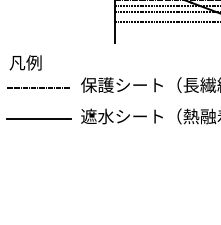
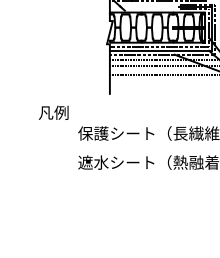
text: (25, 62) -> (53, 112), moved
line: (38, 88) -> (38, 136), removed
line: (38, 119) -> (38, 165), removed

